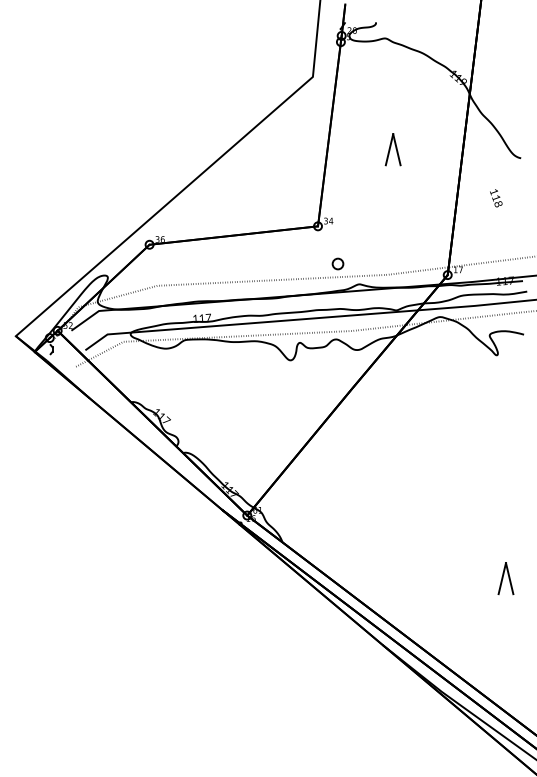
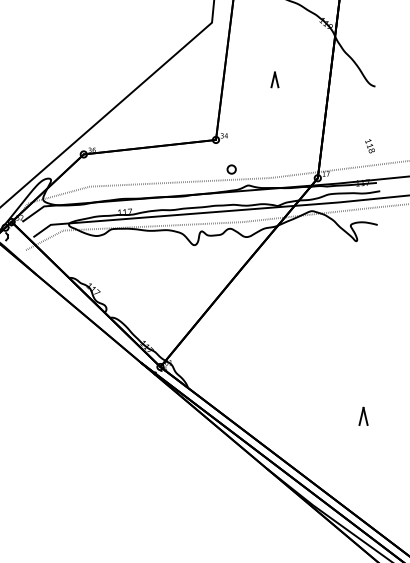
part: (392, 149) -> (274, 79), size x0.6
text: (496, 198) -> (370, 146), moved
part: (505, 578) -> (363, 416), size x0.7

